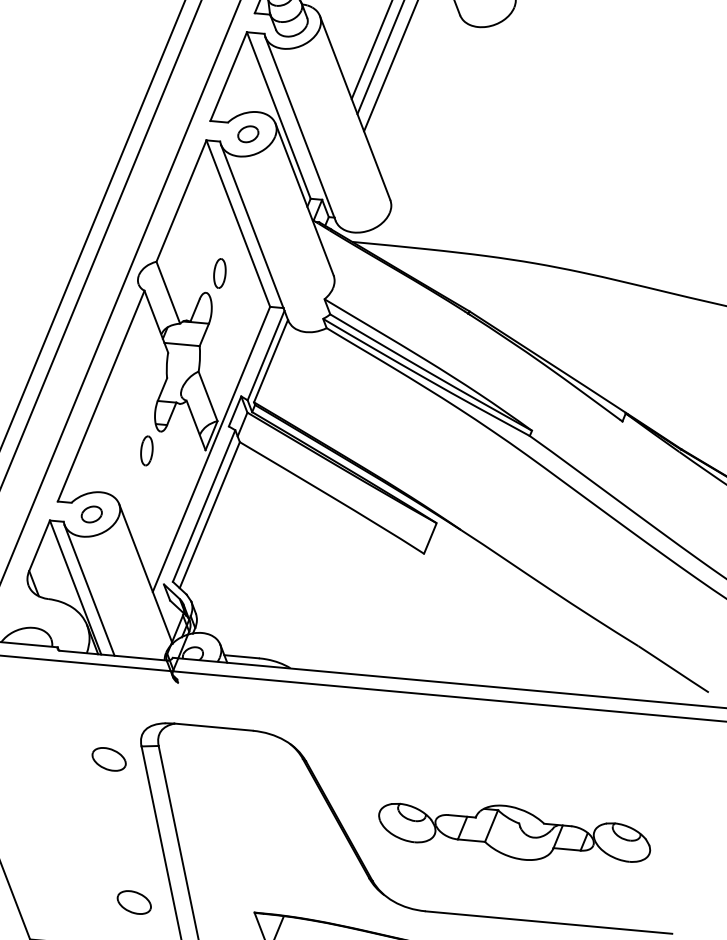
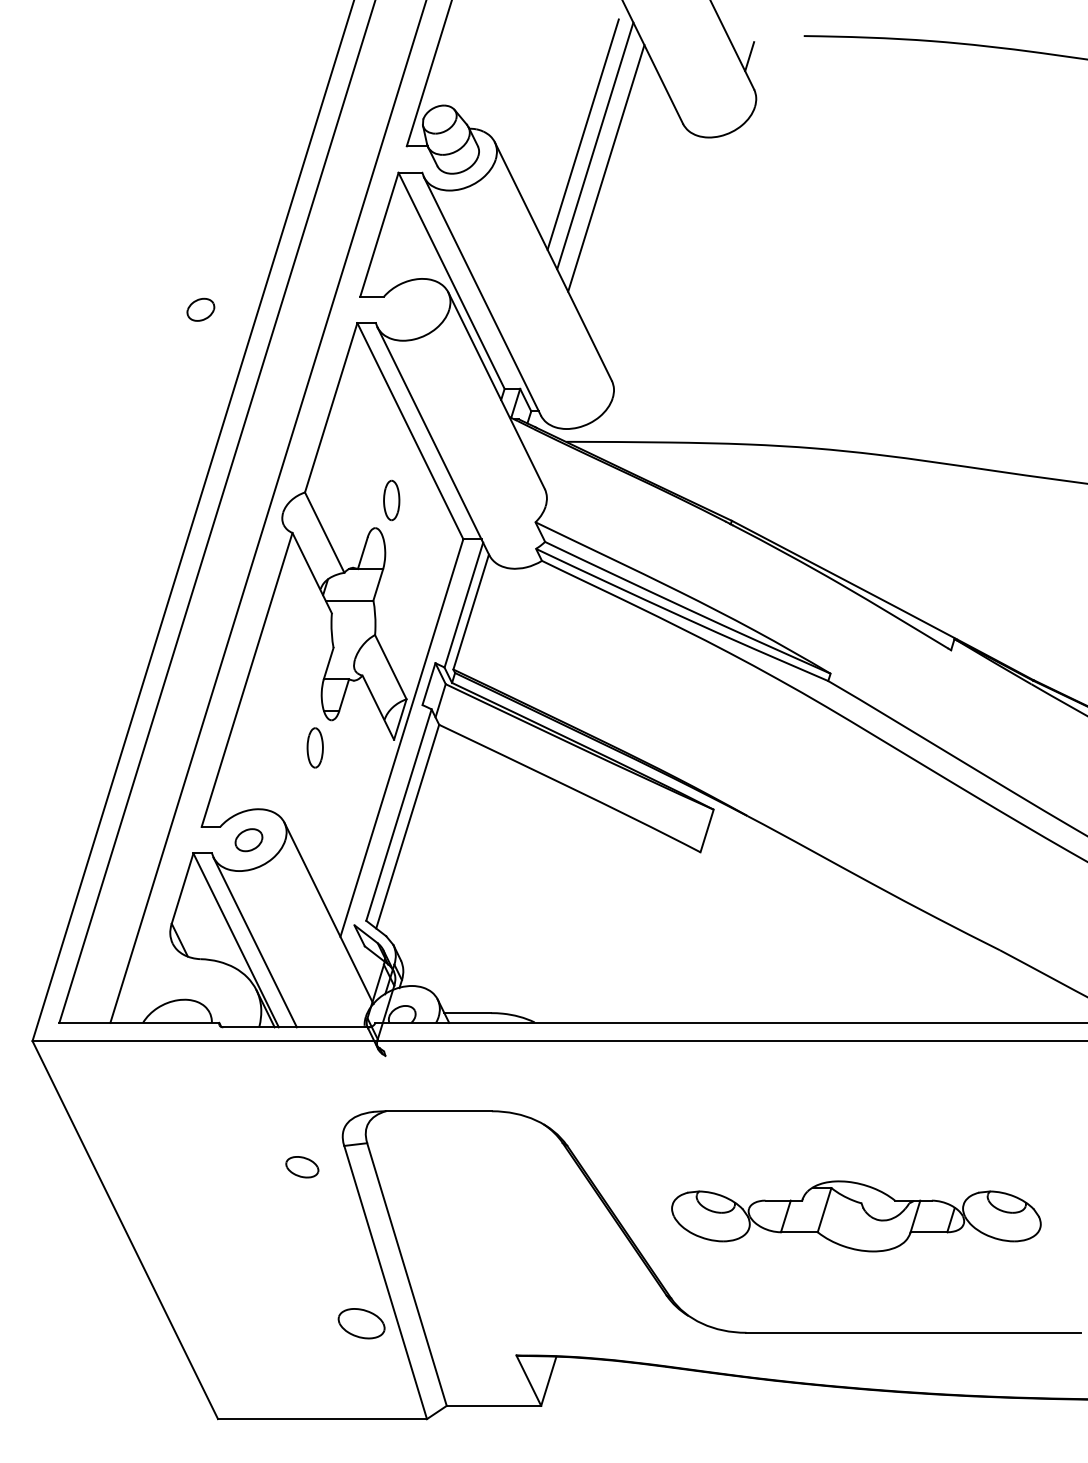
part: (248, 134) -> (200, 309), moved
part: (109, 758) -> (302, 1166), size x0.7
part: (134, 902) -> (361, 1323), moved

